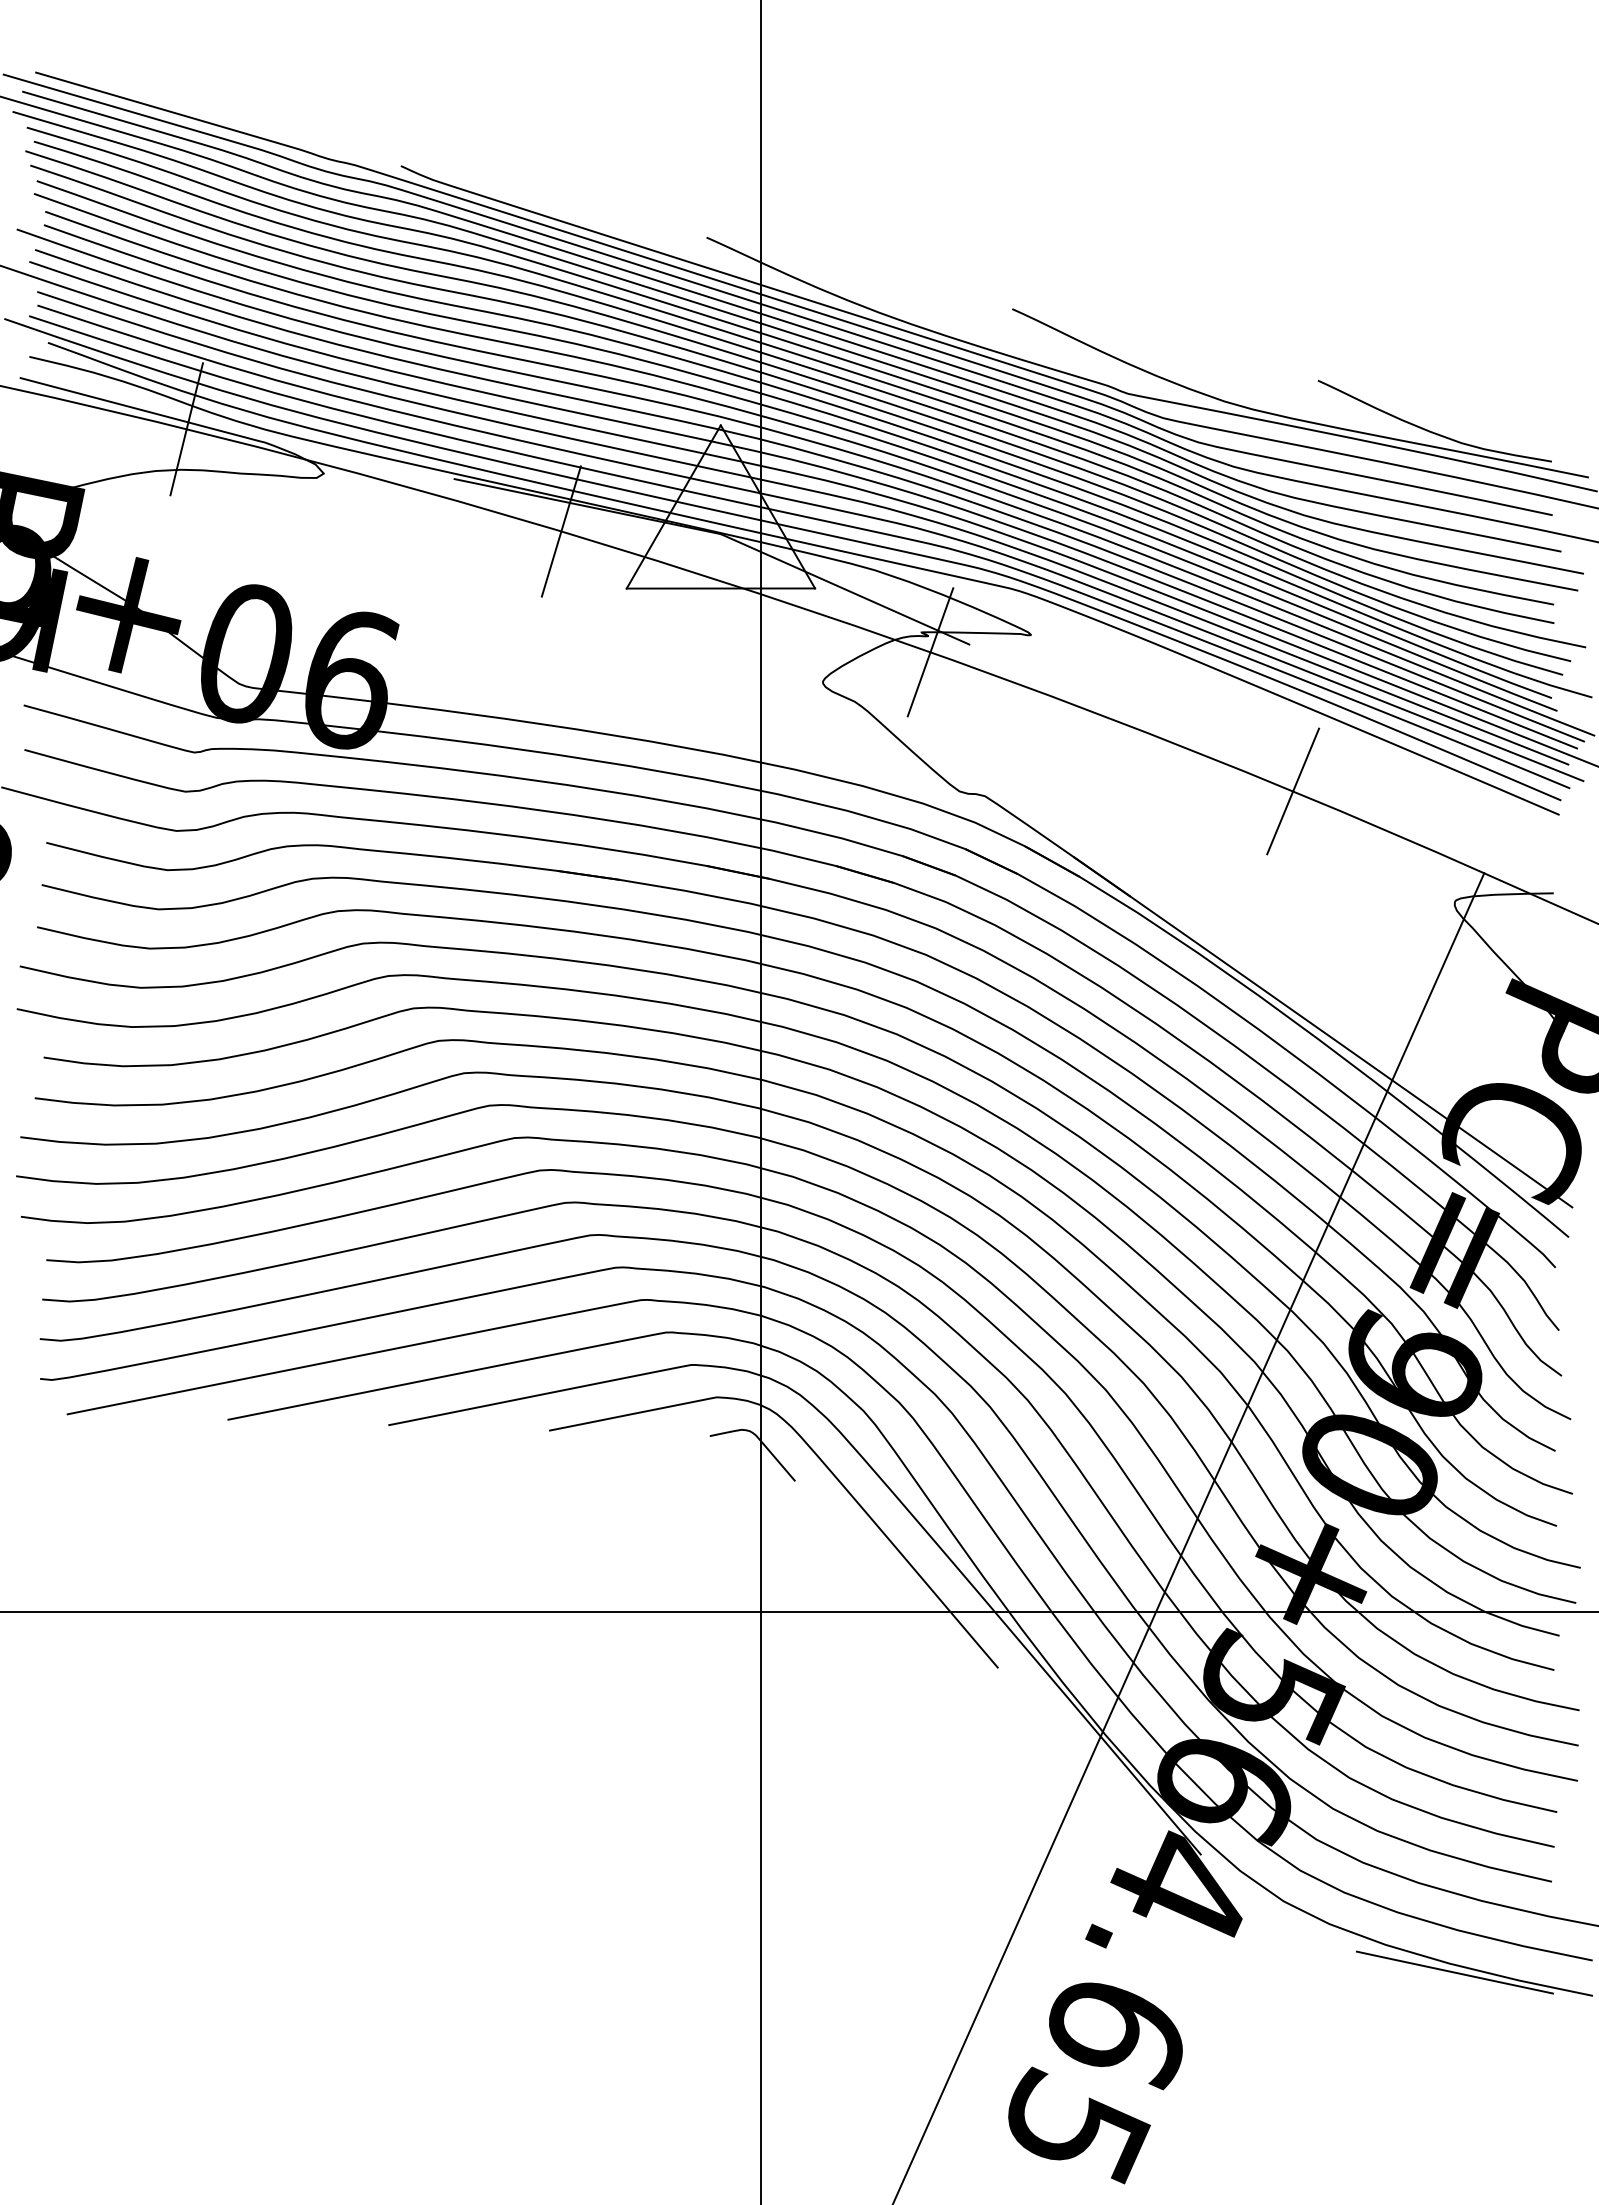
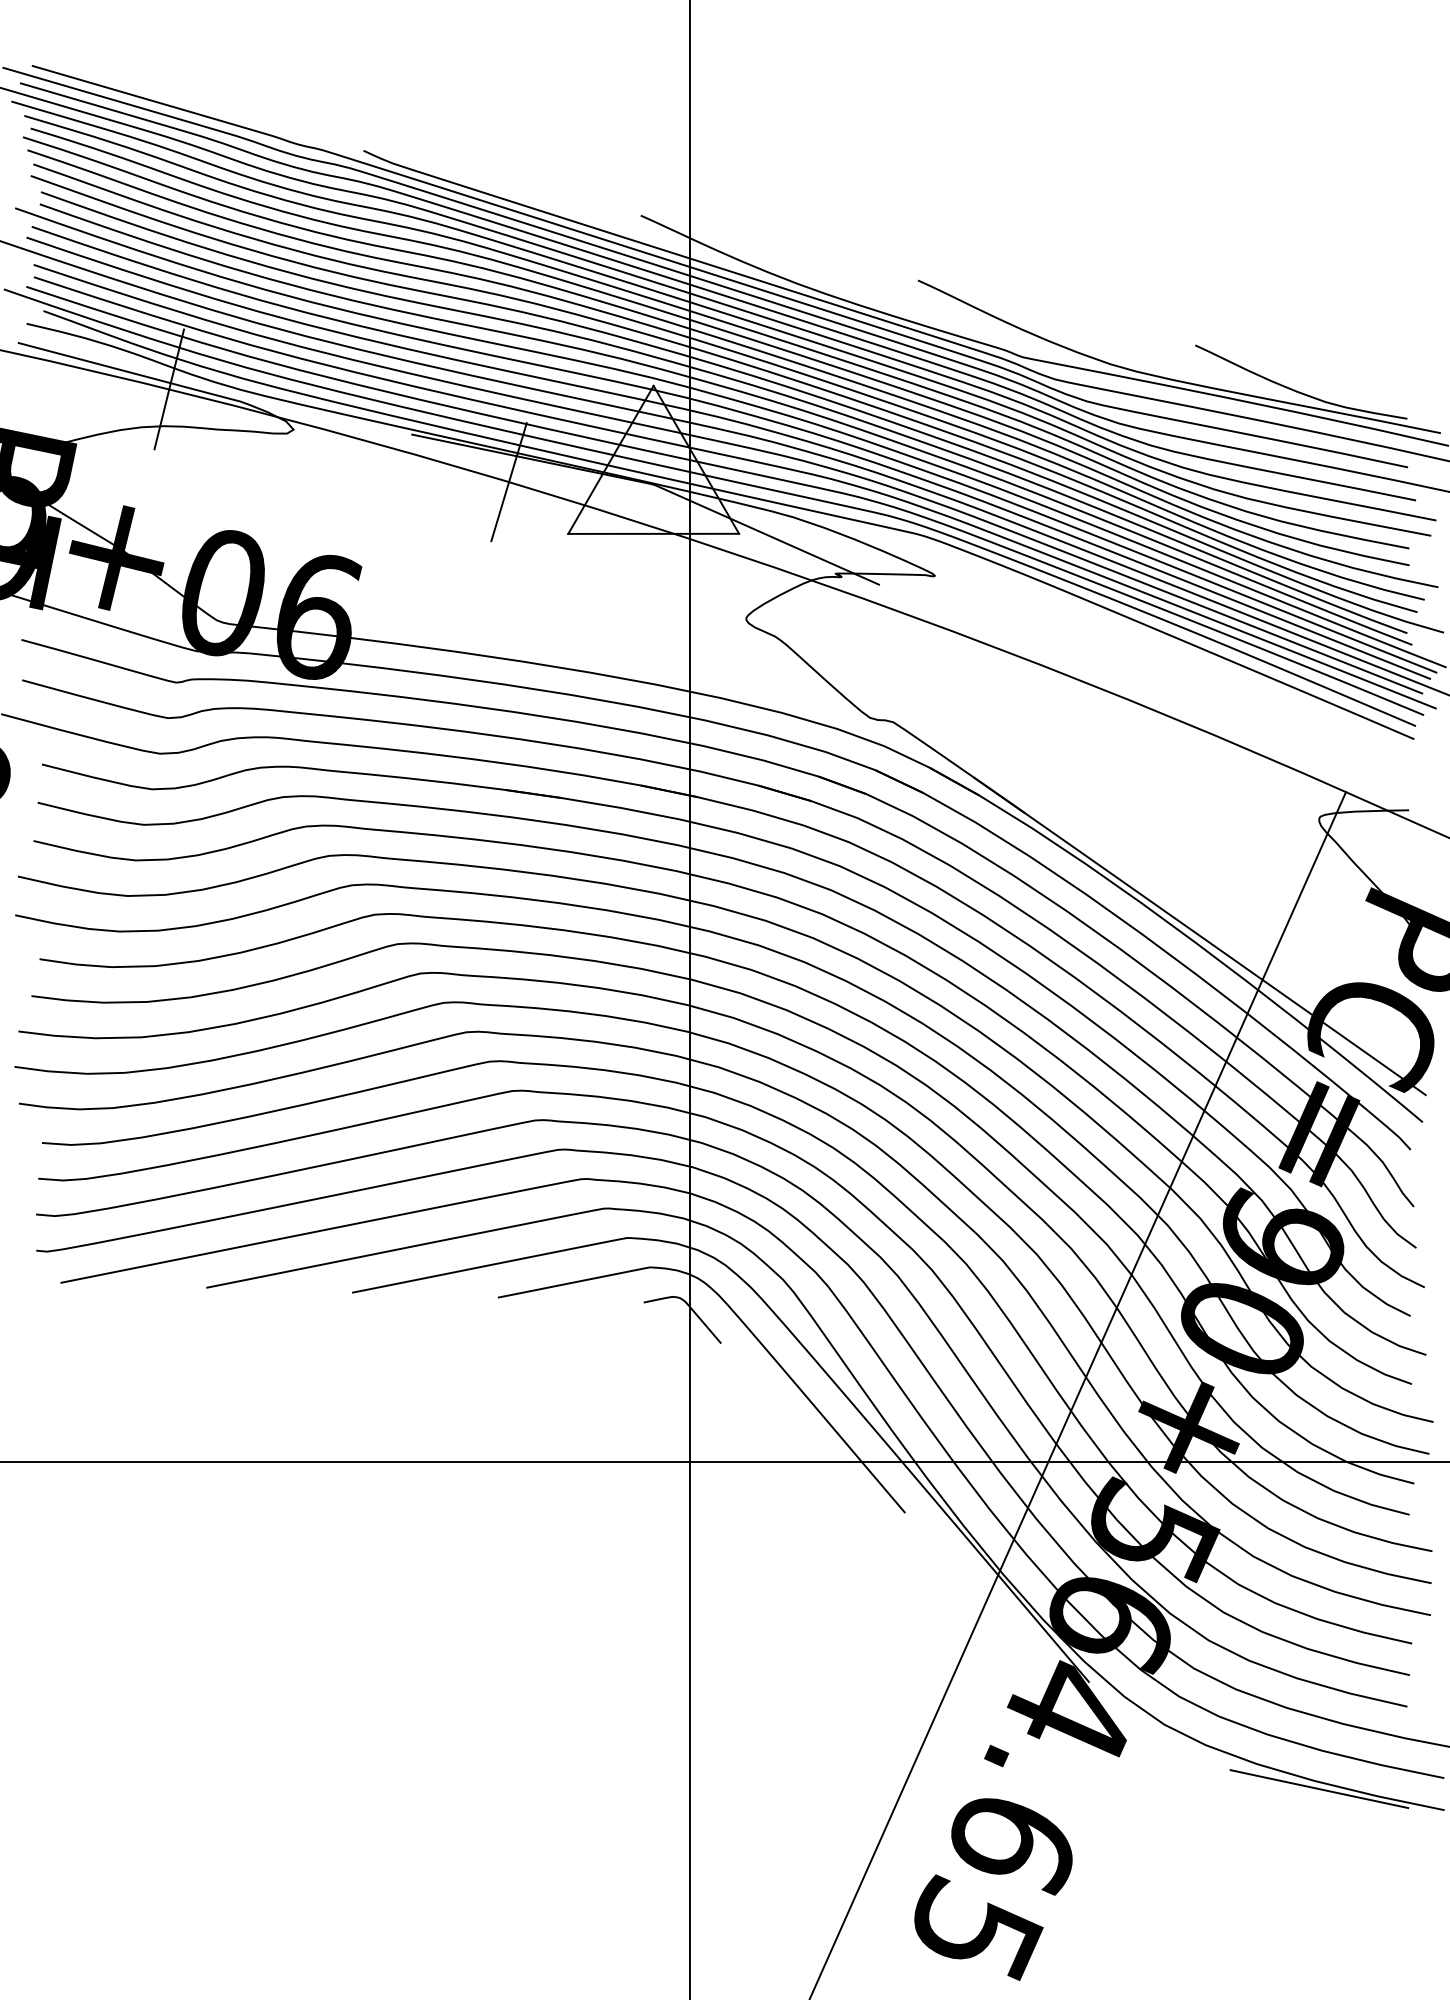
line: (930, 652) -> (843, 591), removed
line: (1293, 791) -> (1173, 717), removed

